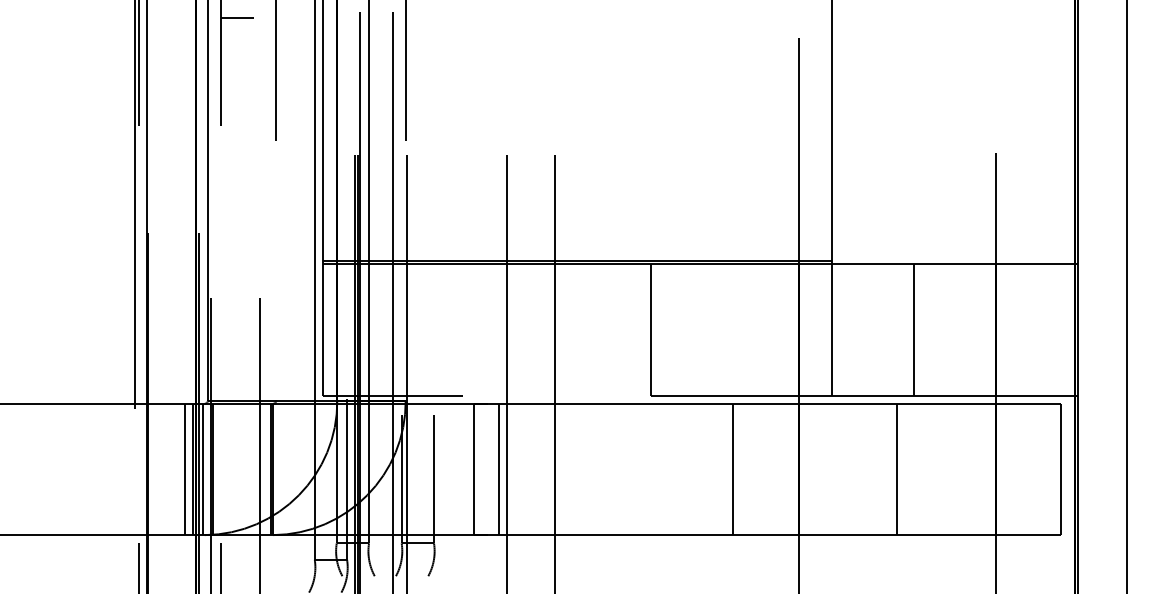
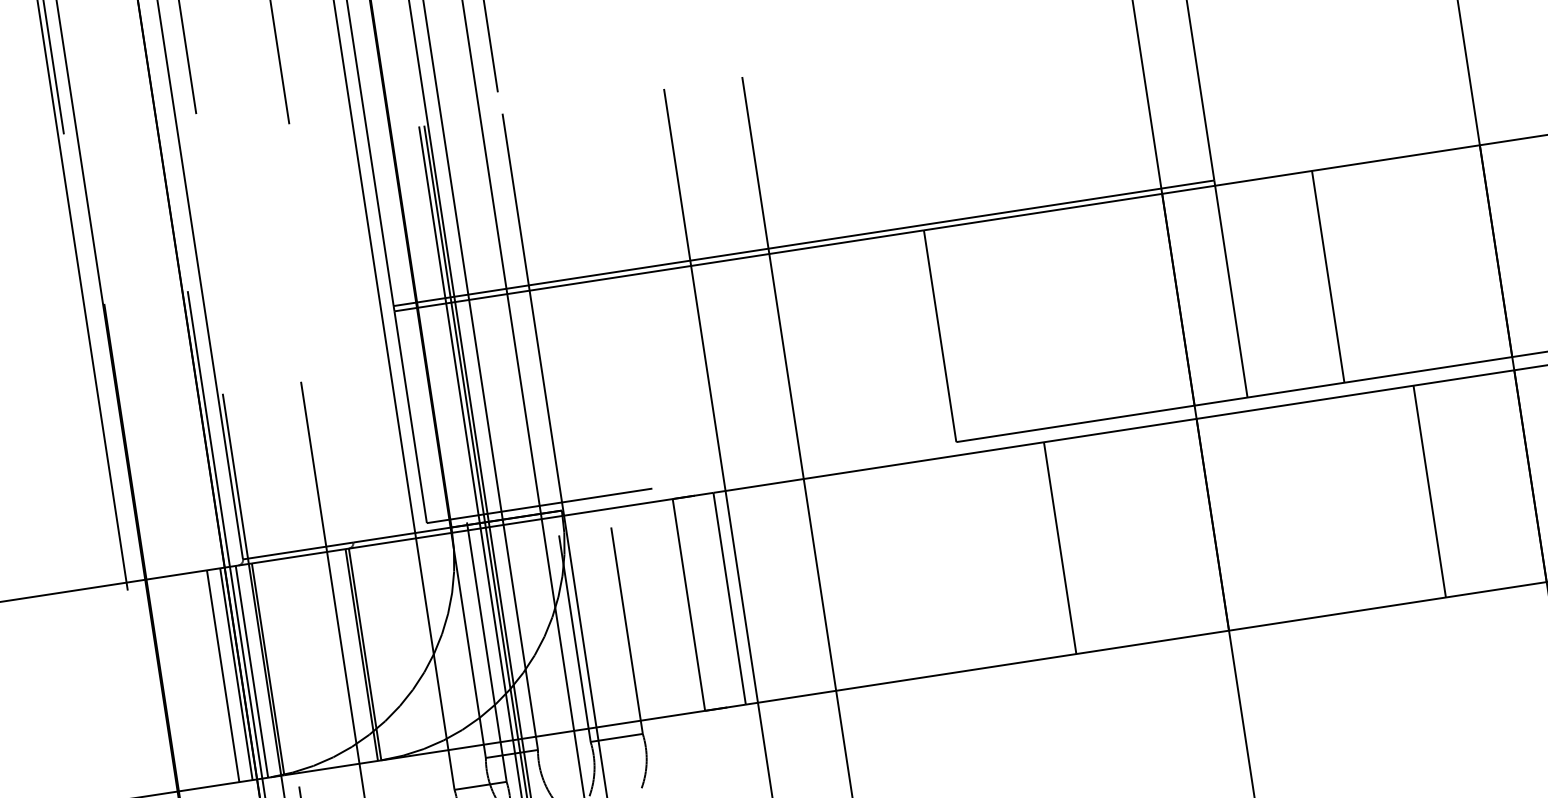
line: (913, 329) -> (1327, 276), moved
line: (733, 469) -> (1060, 548), moved
line: (897, 469) -> (1430, 491), moved

